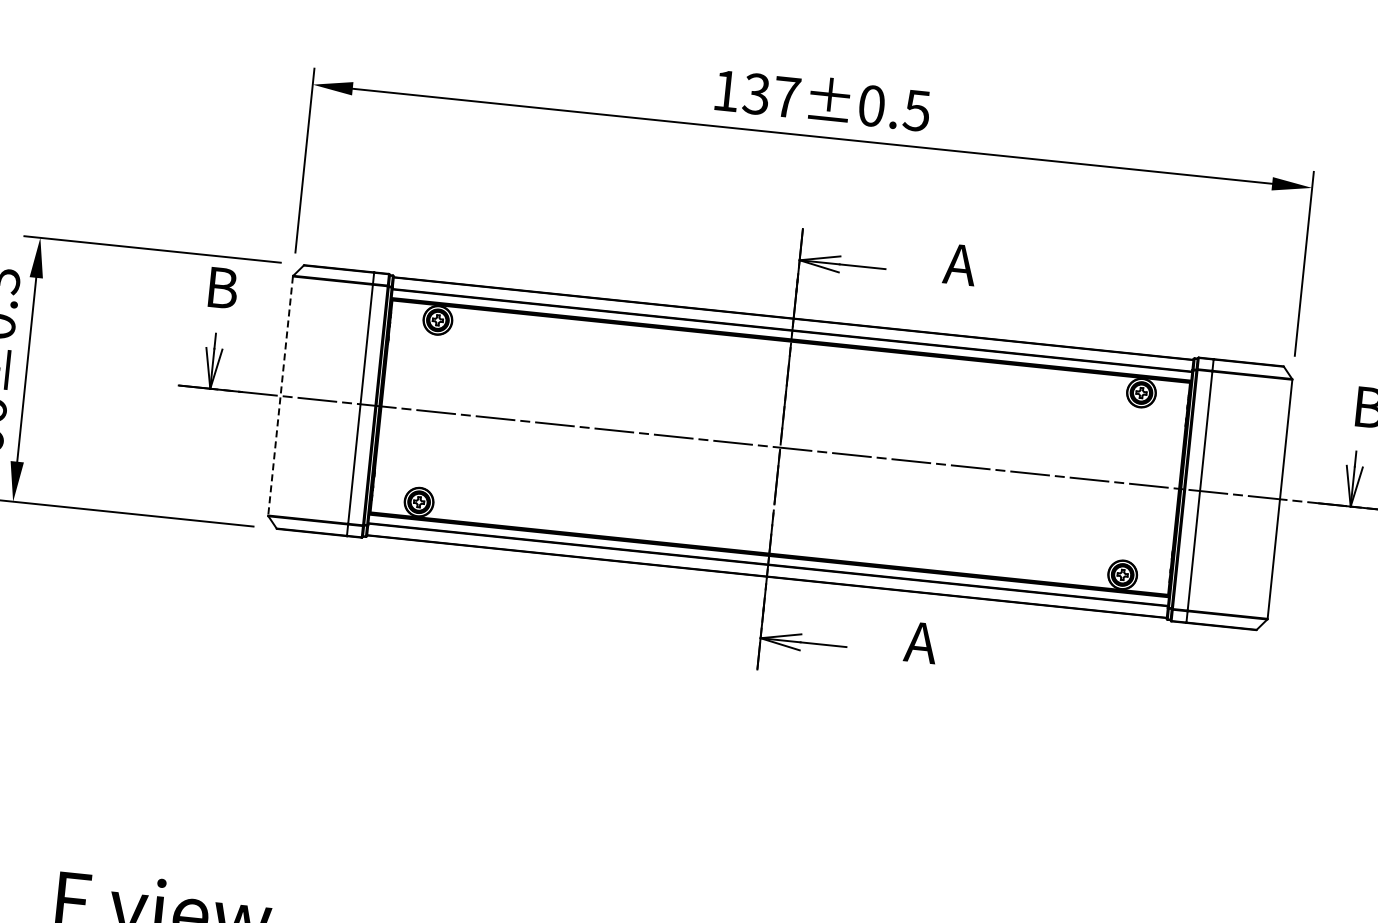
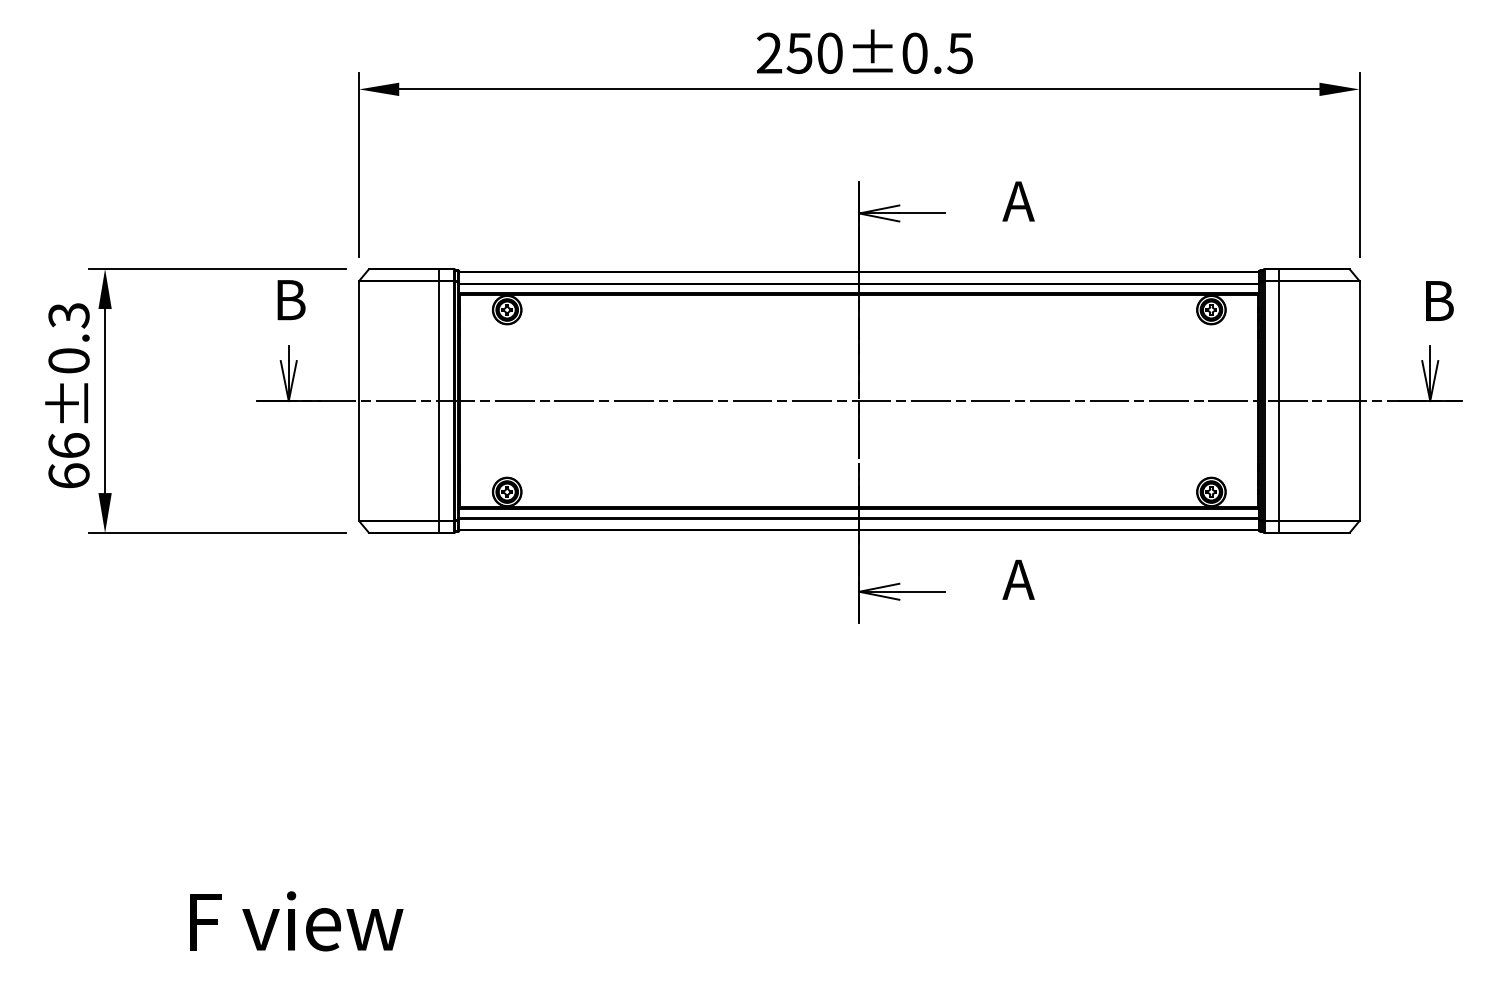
text: (756, 93) -> (799, 52), 137±0.5 -> 250±0.5
line: (280, 396) -> (359, 401), dashed -> solid

